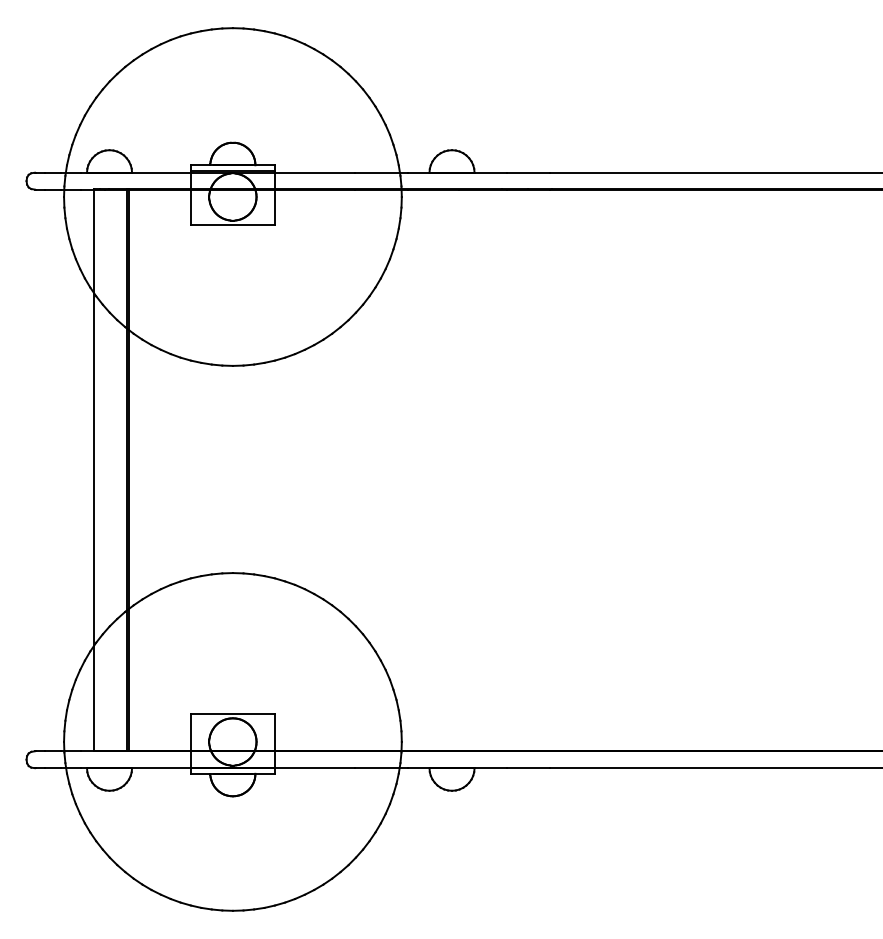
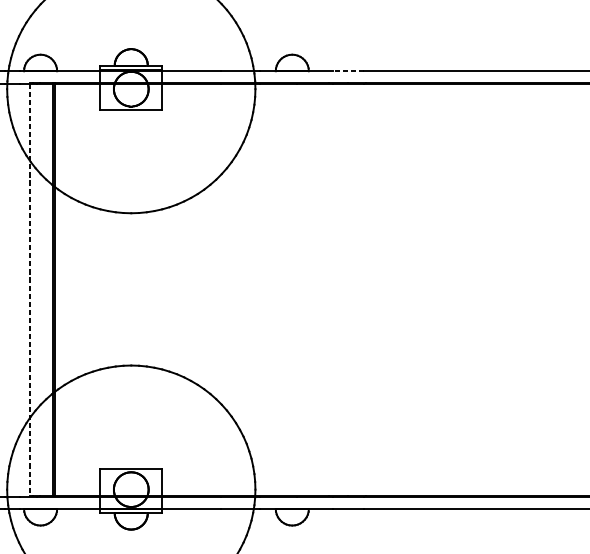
line: (528, 172) -> (348, 71), solid -> dashed
line: (94, 470) -> (29, 290), solid -> dashed

